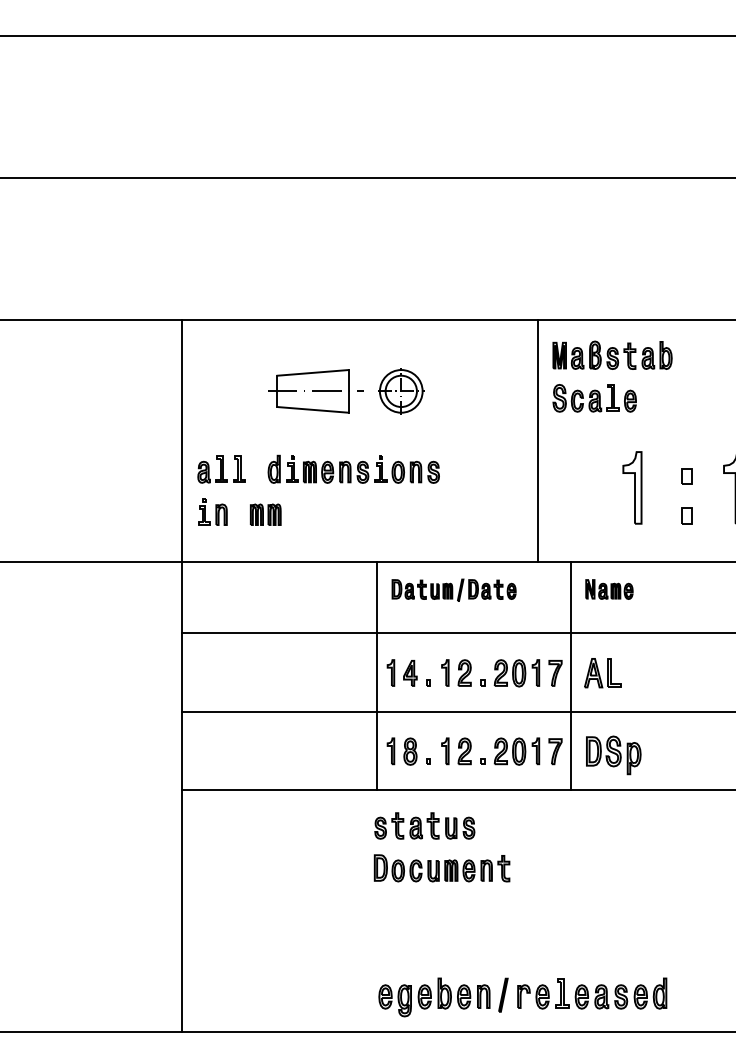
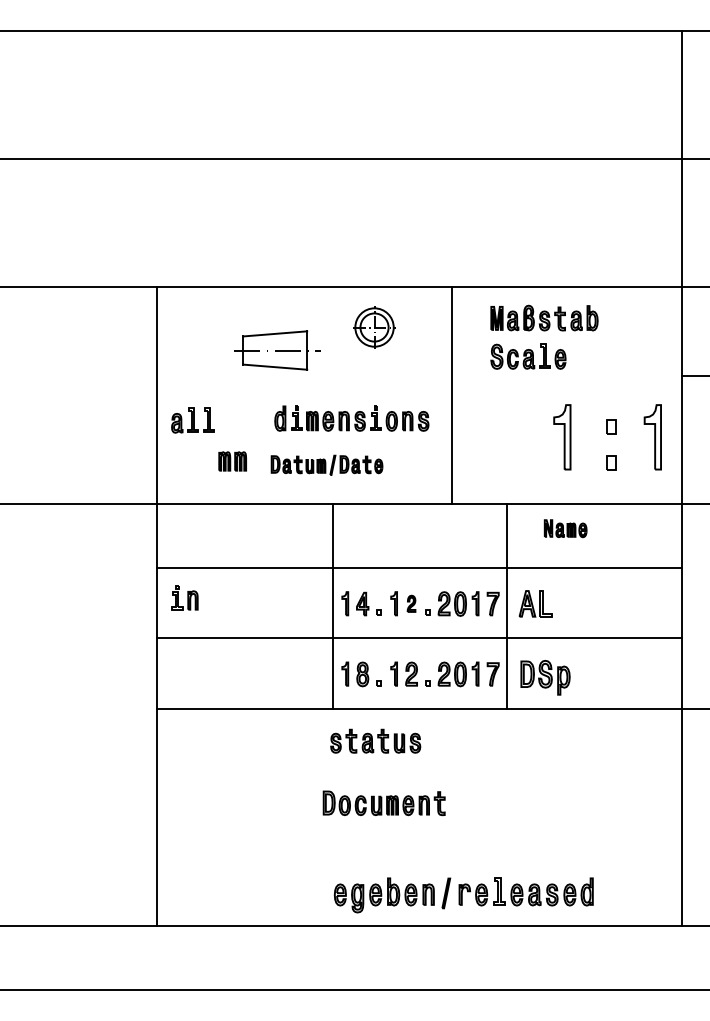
part: (401, 391) -> (374, 327), moved
line: (538, 441) -> (452, 395), moved
part: (353, 469) -> (351, 418), moved
part: (212, 511) -> (184, 597), moved
part: (453, 589) -> (326, 464), moved
part: (609, 589) -> (565, 528), moved
part: (464, 672) -> (411, 603), size x0.7
part: (441, 868) -> (383, 803), moved

